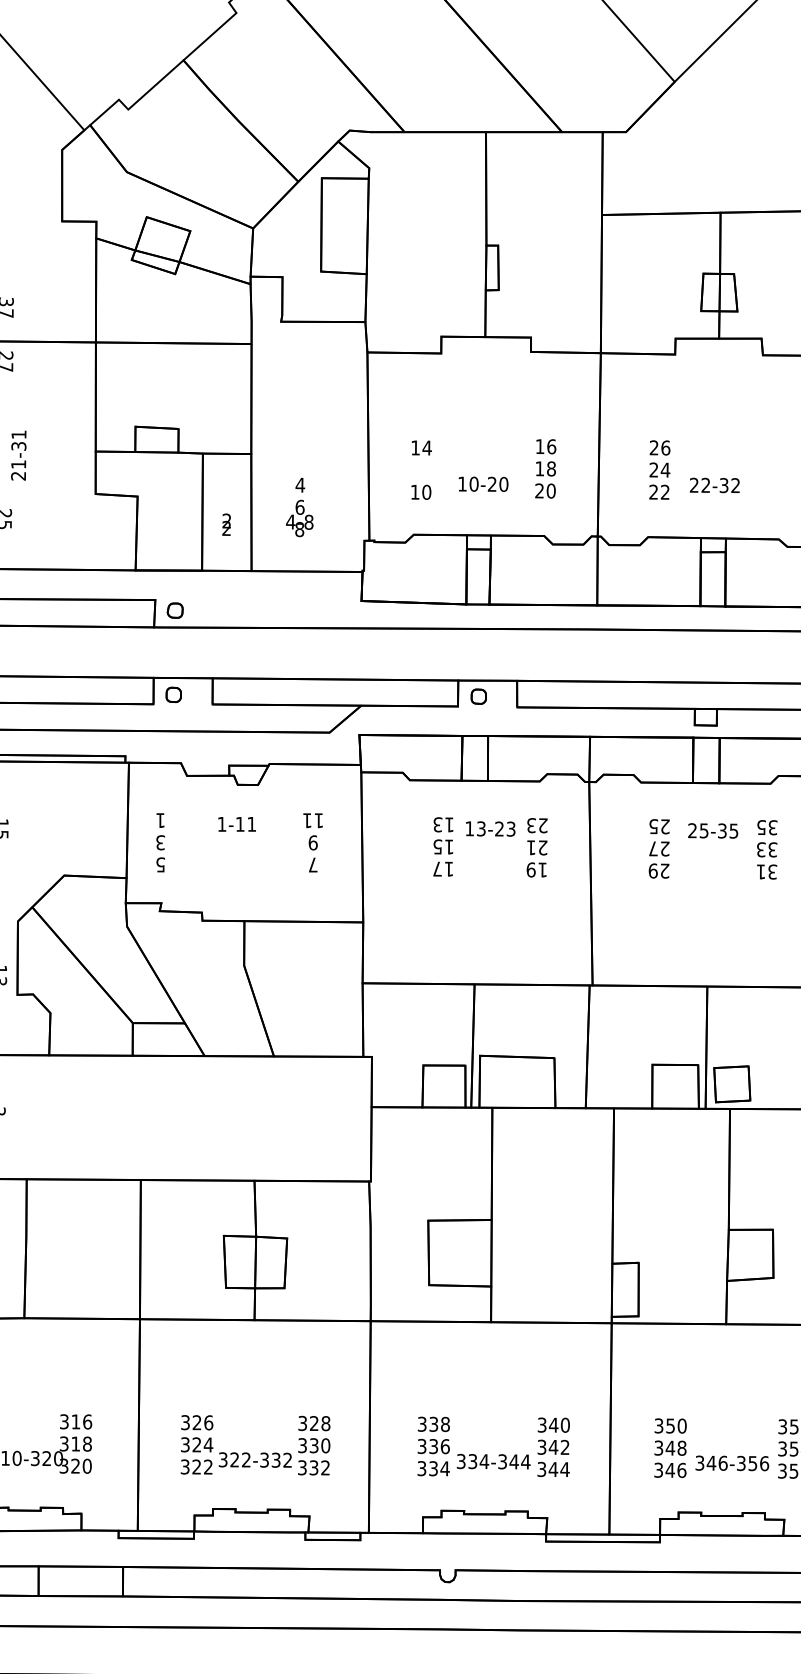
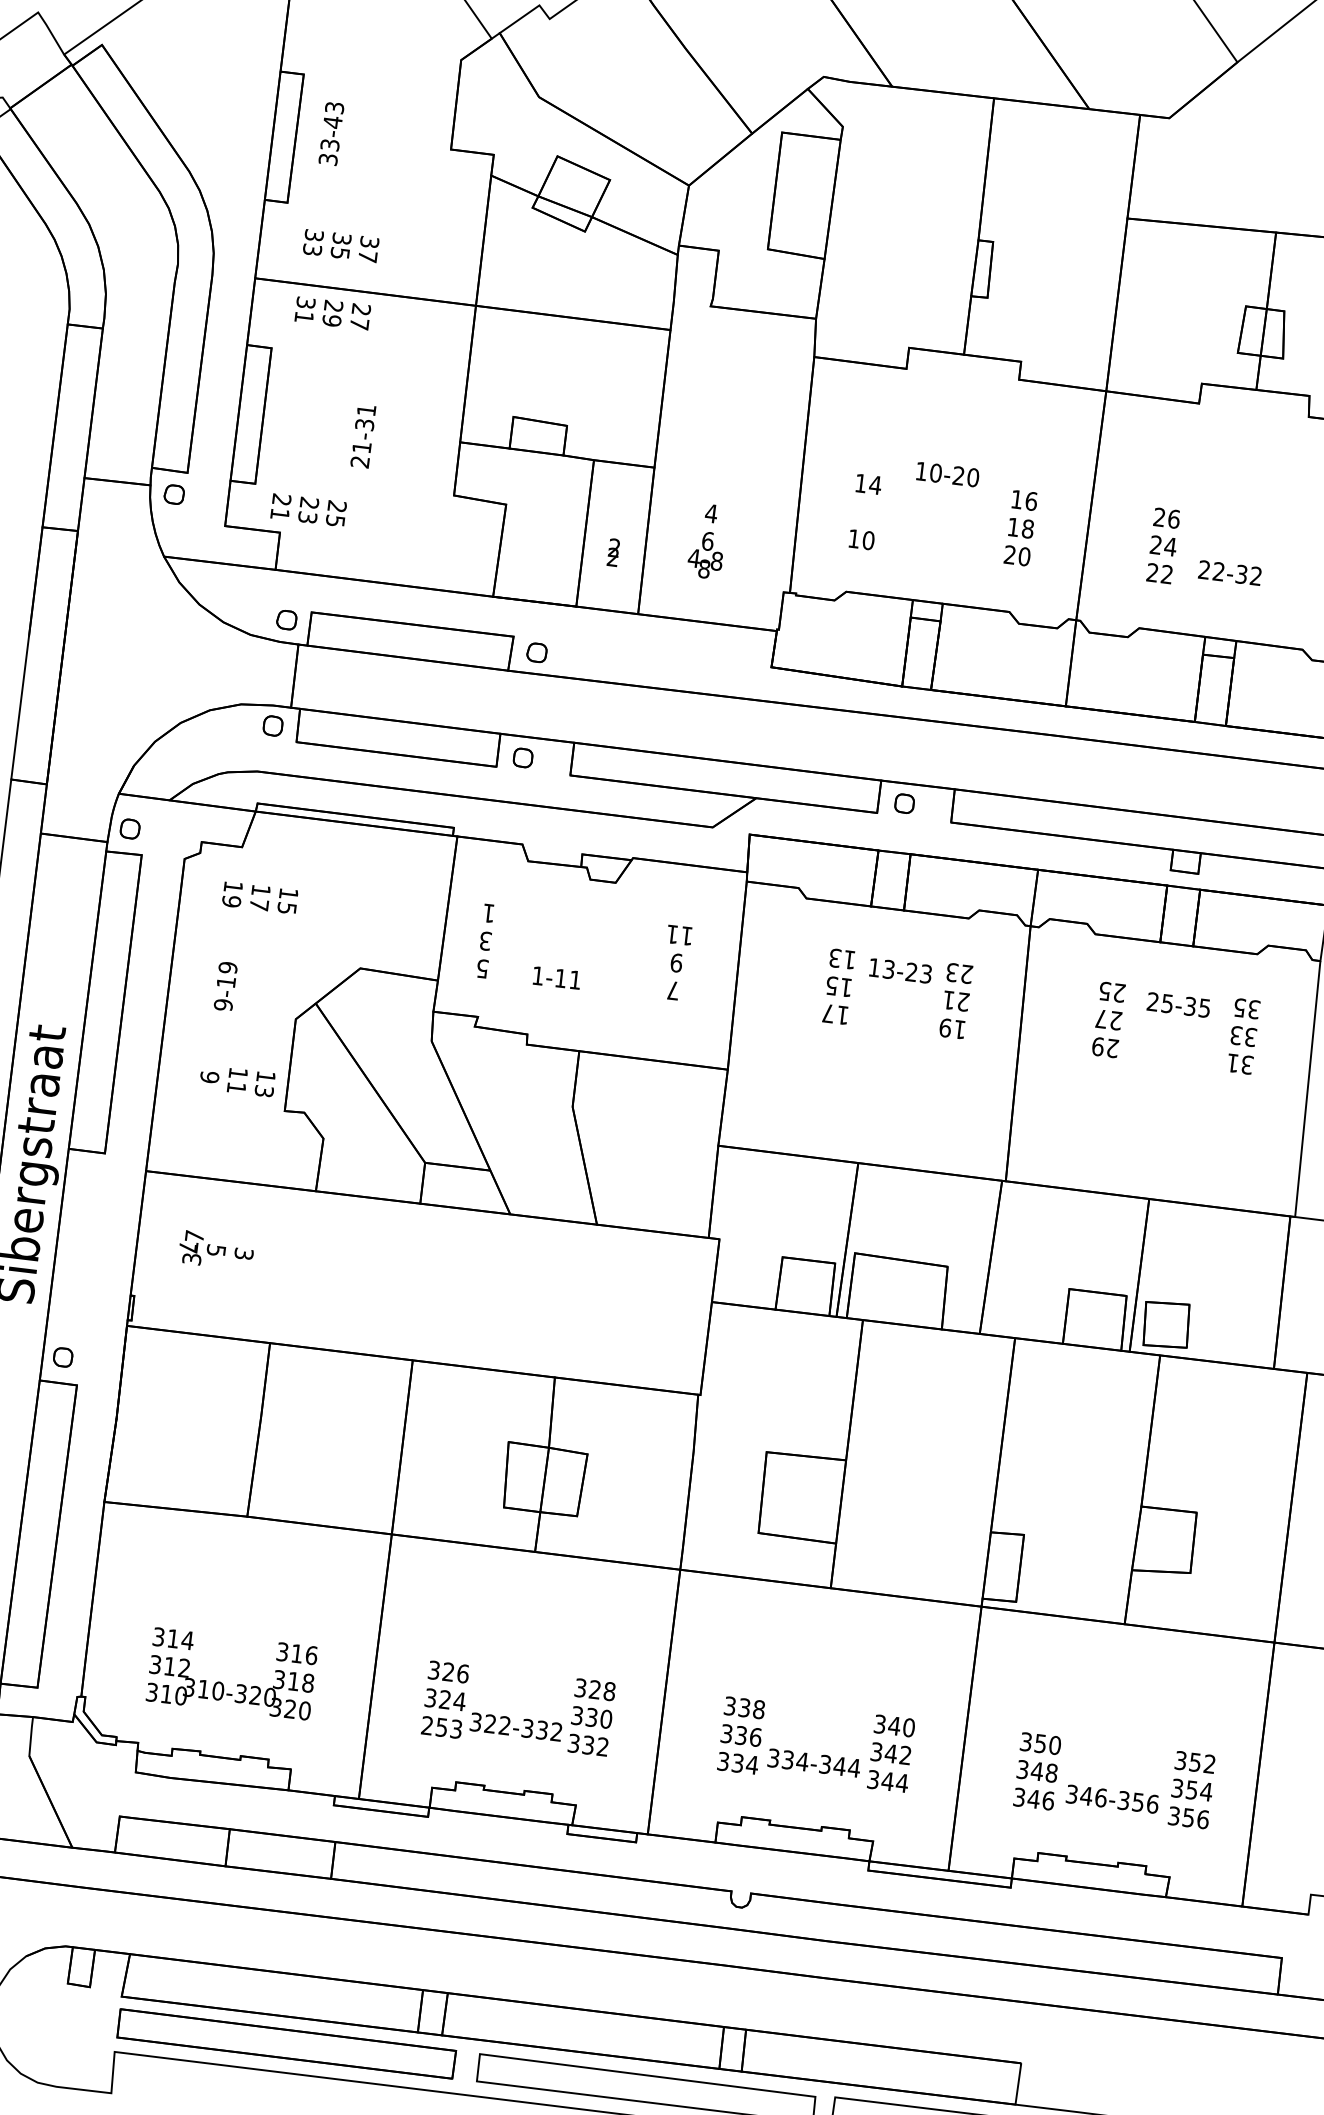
text: (483, 484) -> (947, 474), moved
text: (235, 824) -> (555, 977), moved
text: (196, 1467) -> (441, 1727), 322 -> 253

